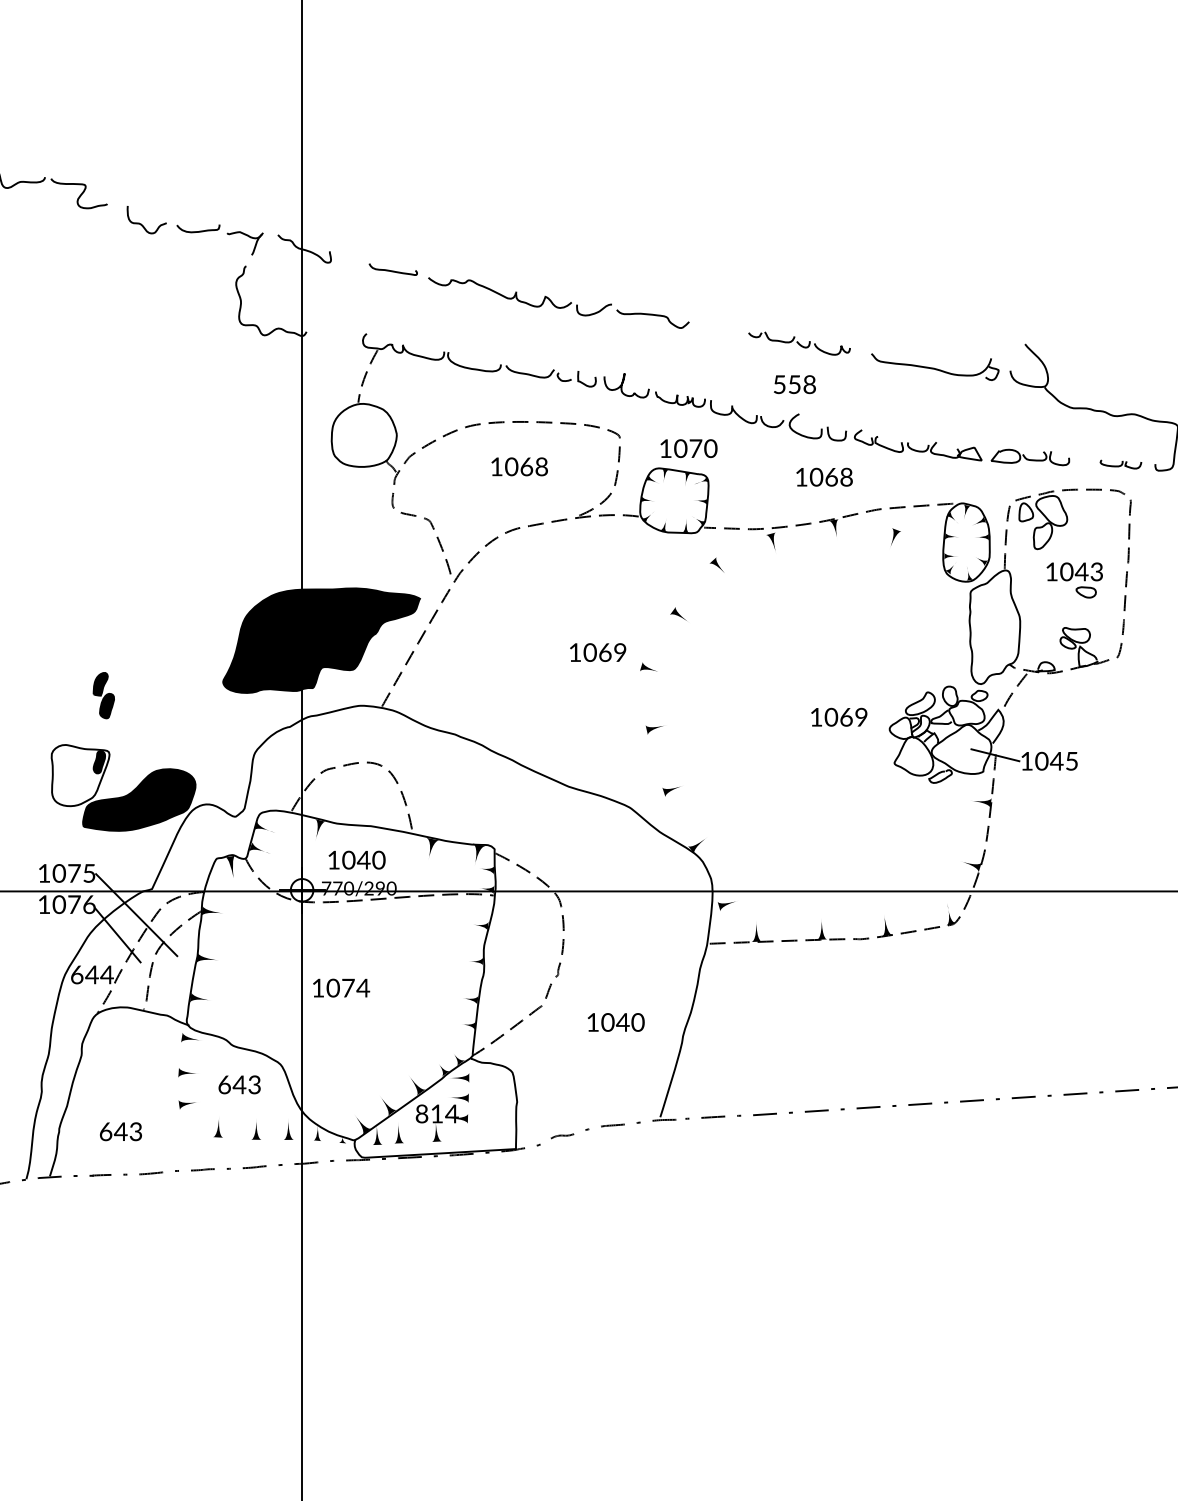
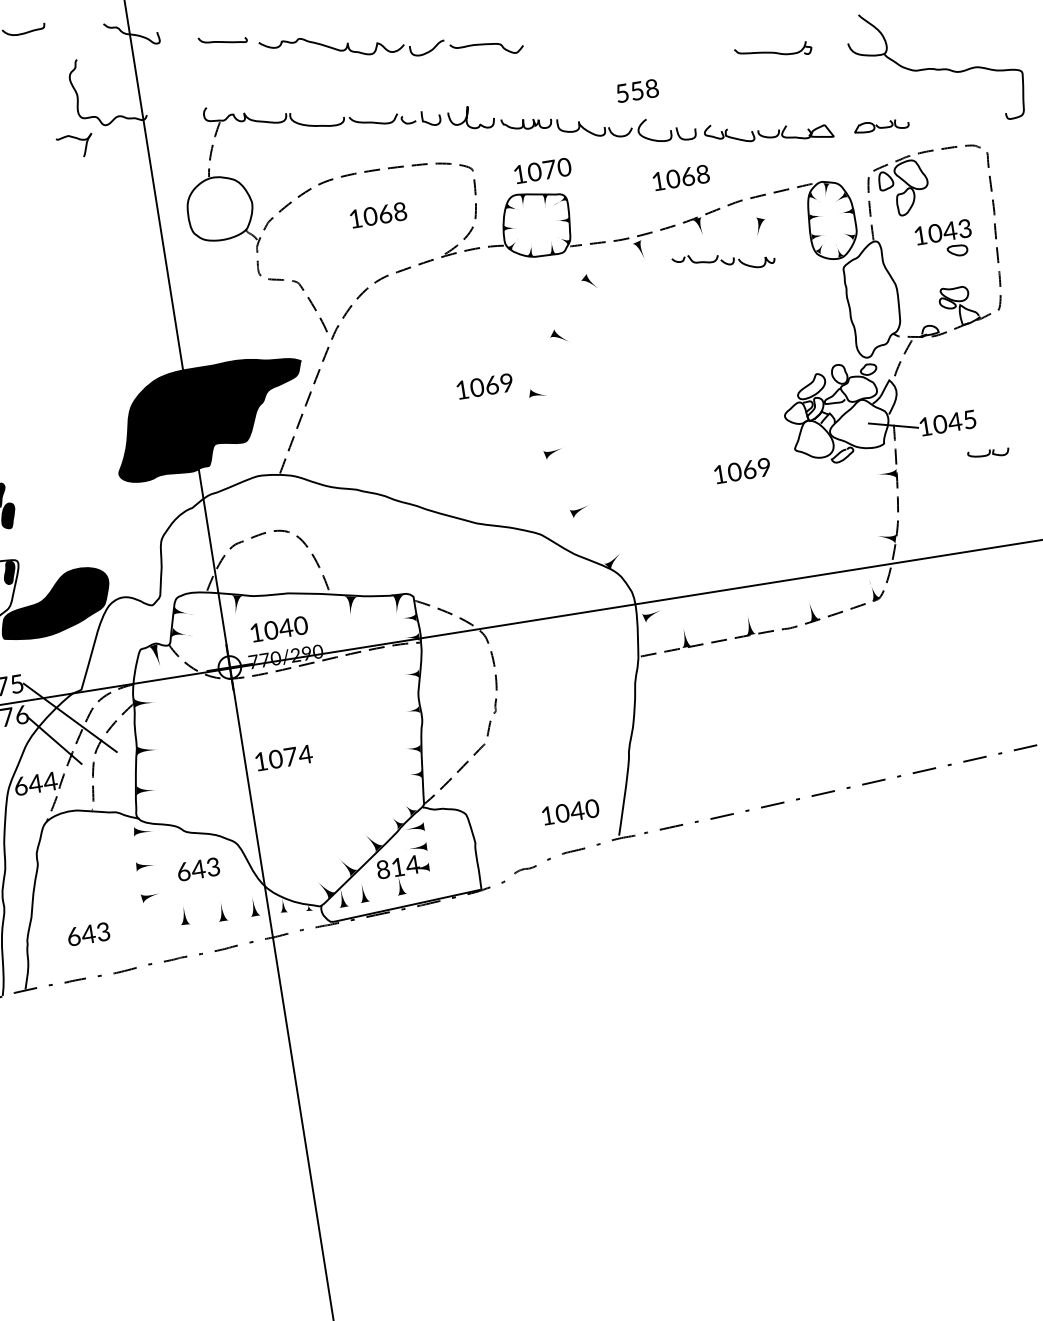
part: (248, 237) -> (77, 139), moved
part: (799, 343) -> (723, 261), moved
part: (935, 366) -> (773, 51), size x0.6
part: (1030, 457) -> (881, 126), size x0.7
part: (1120, 464) -> (988, 453), moved
text: (839, 716) -> (742, 470), moved
text: (616, 1022) -> (571, 812), moved

